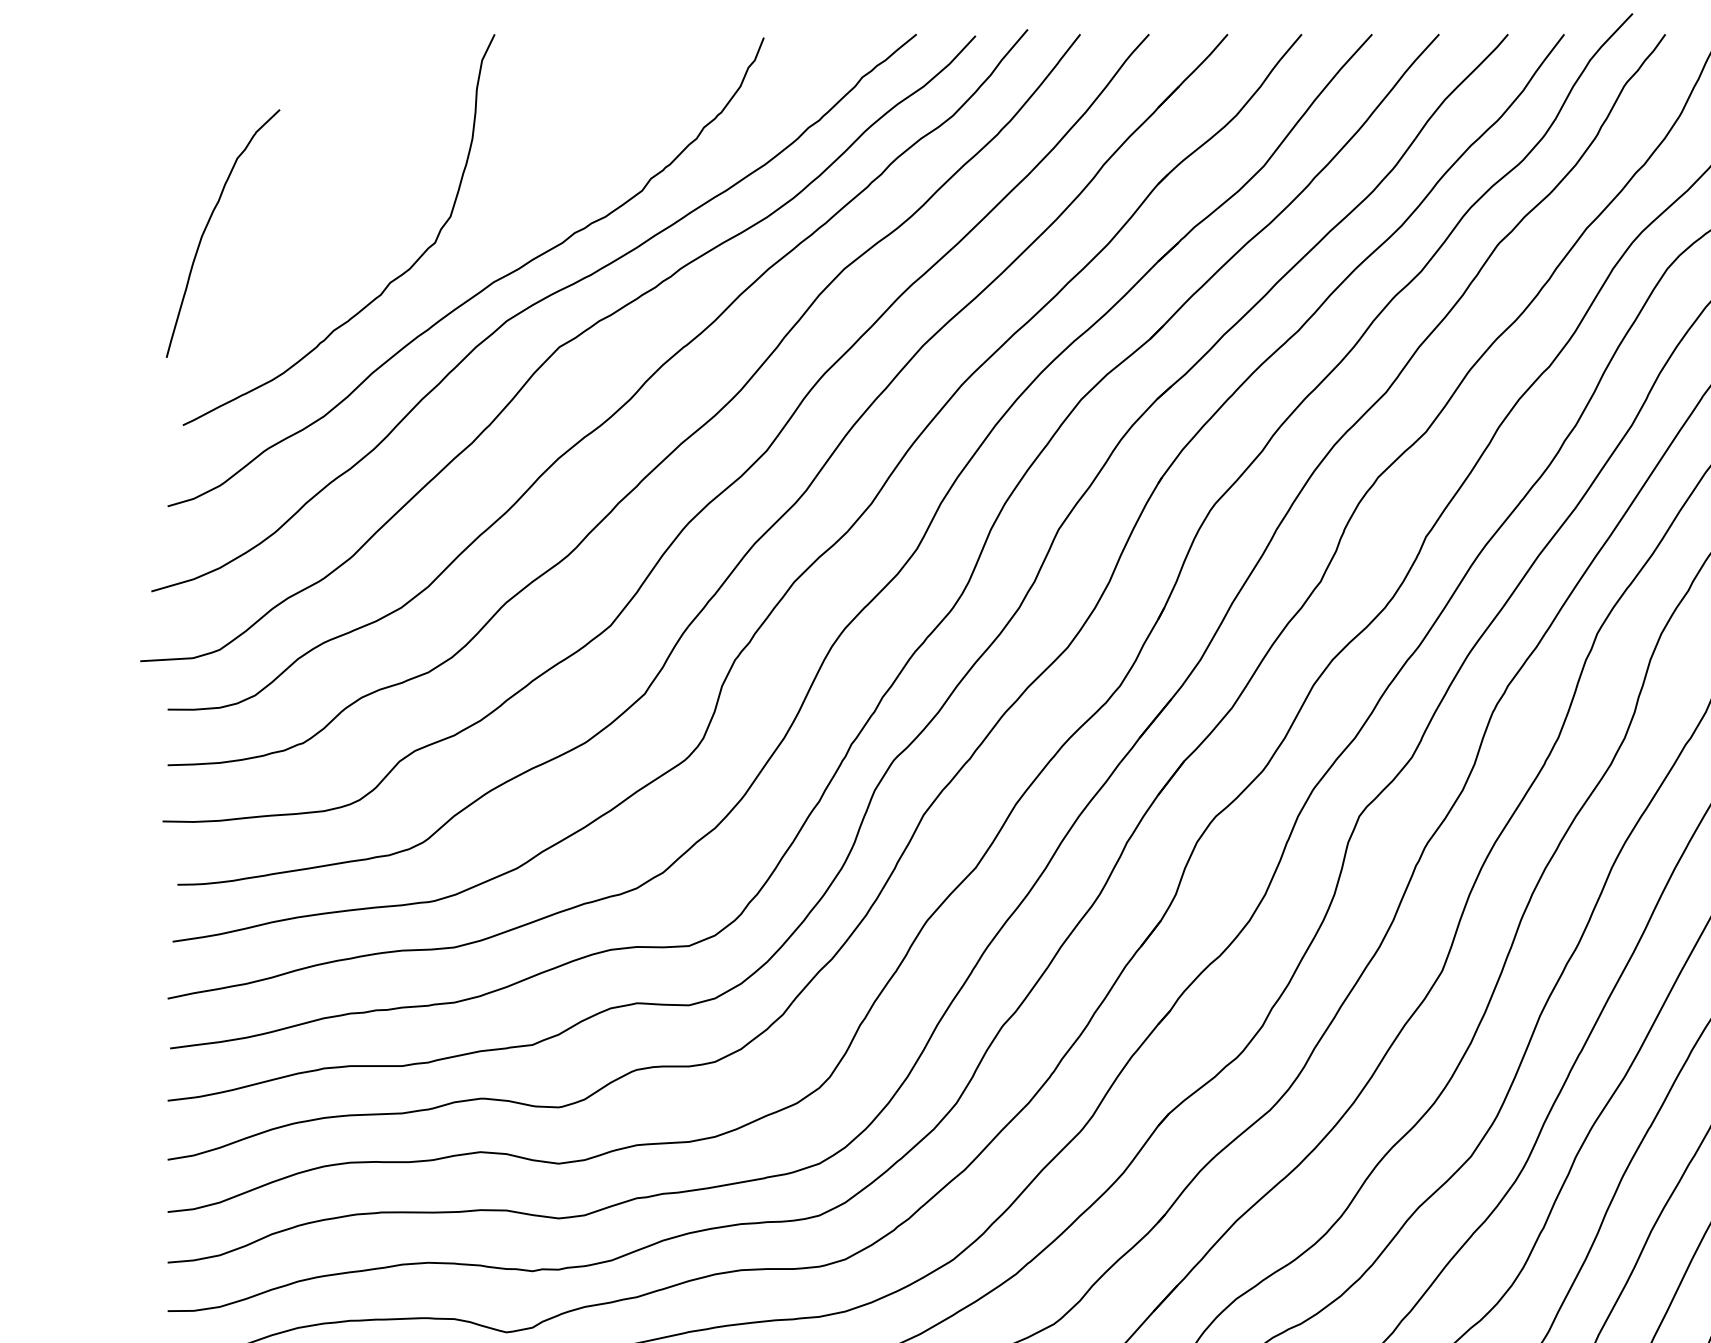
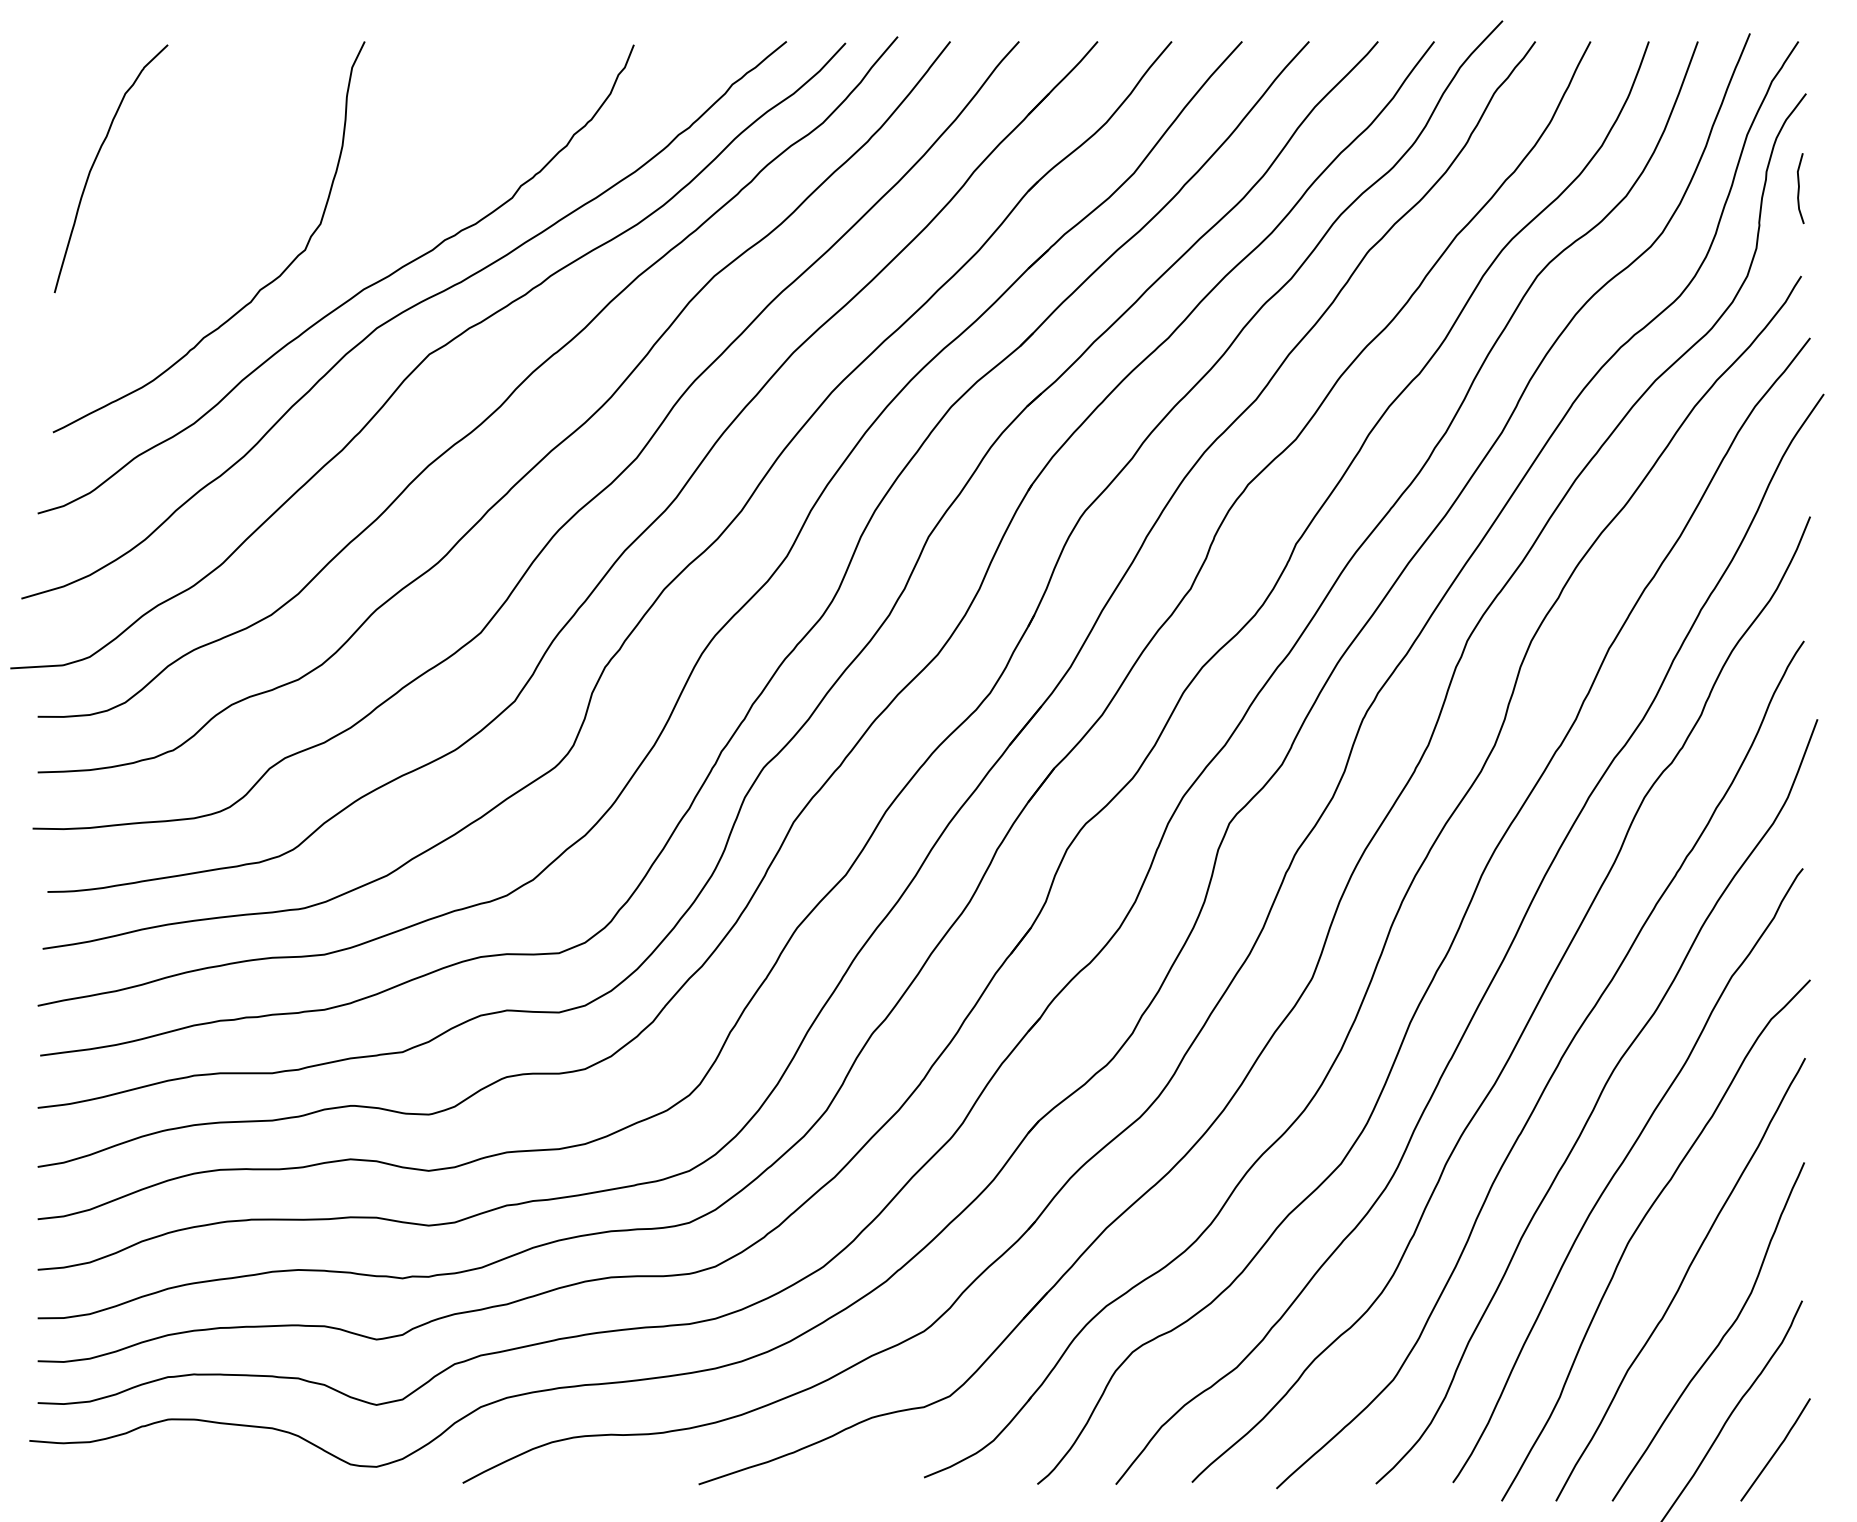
curve: (207, 227) -> (95, 162), moved

